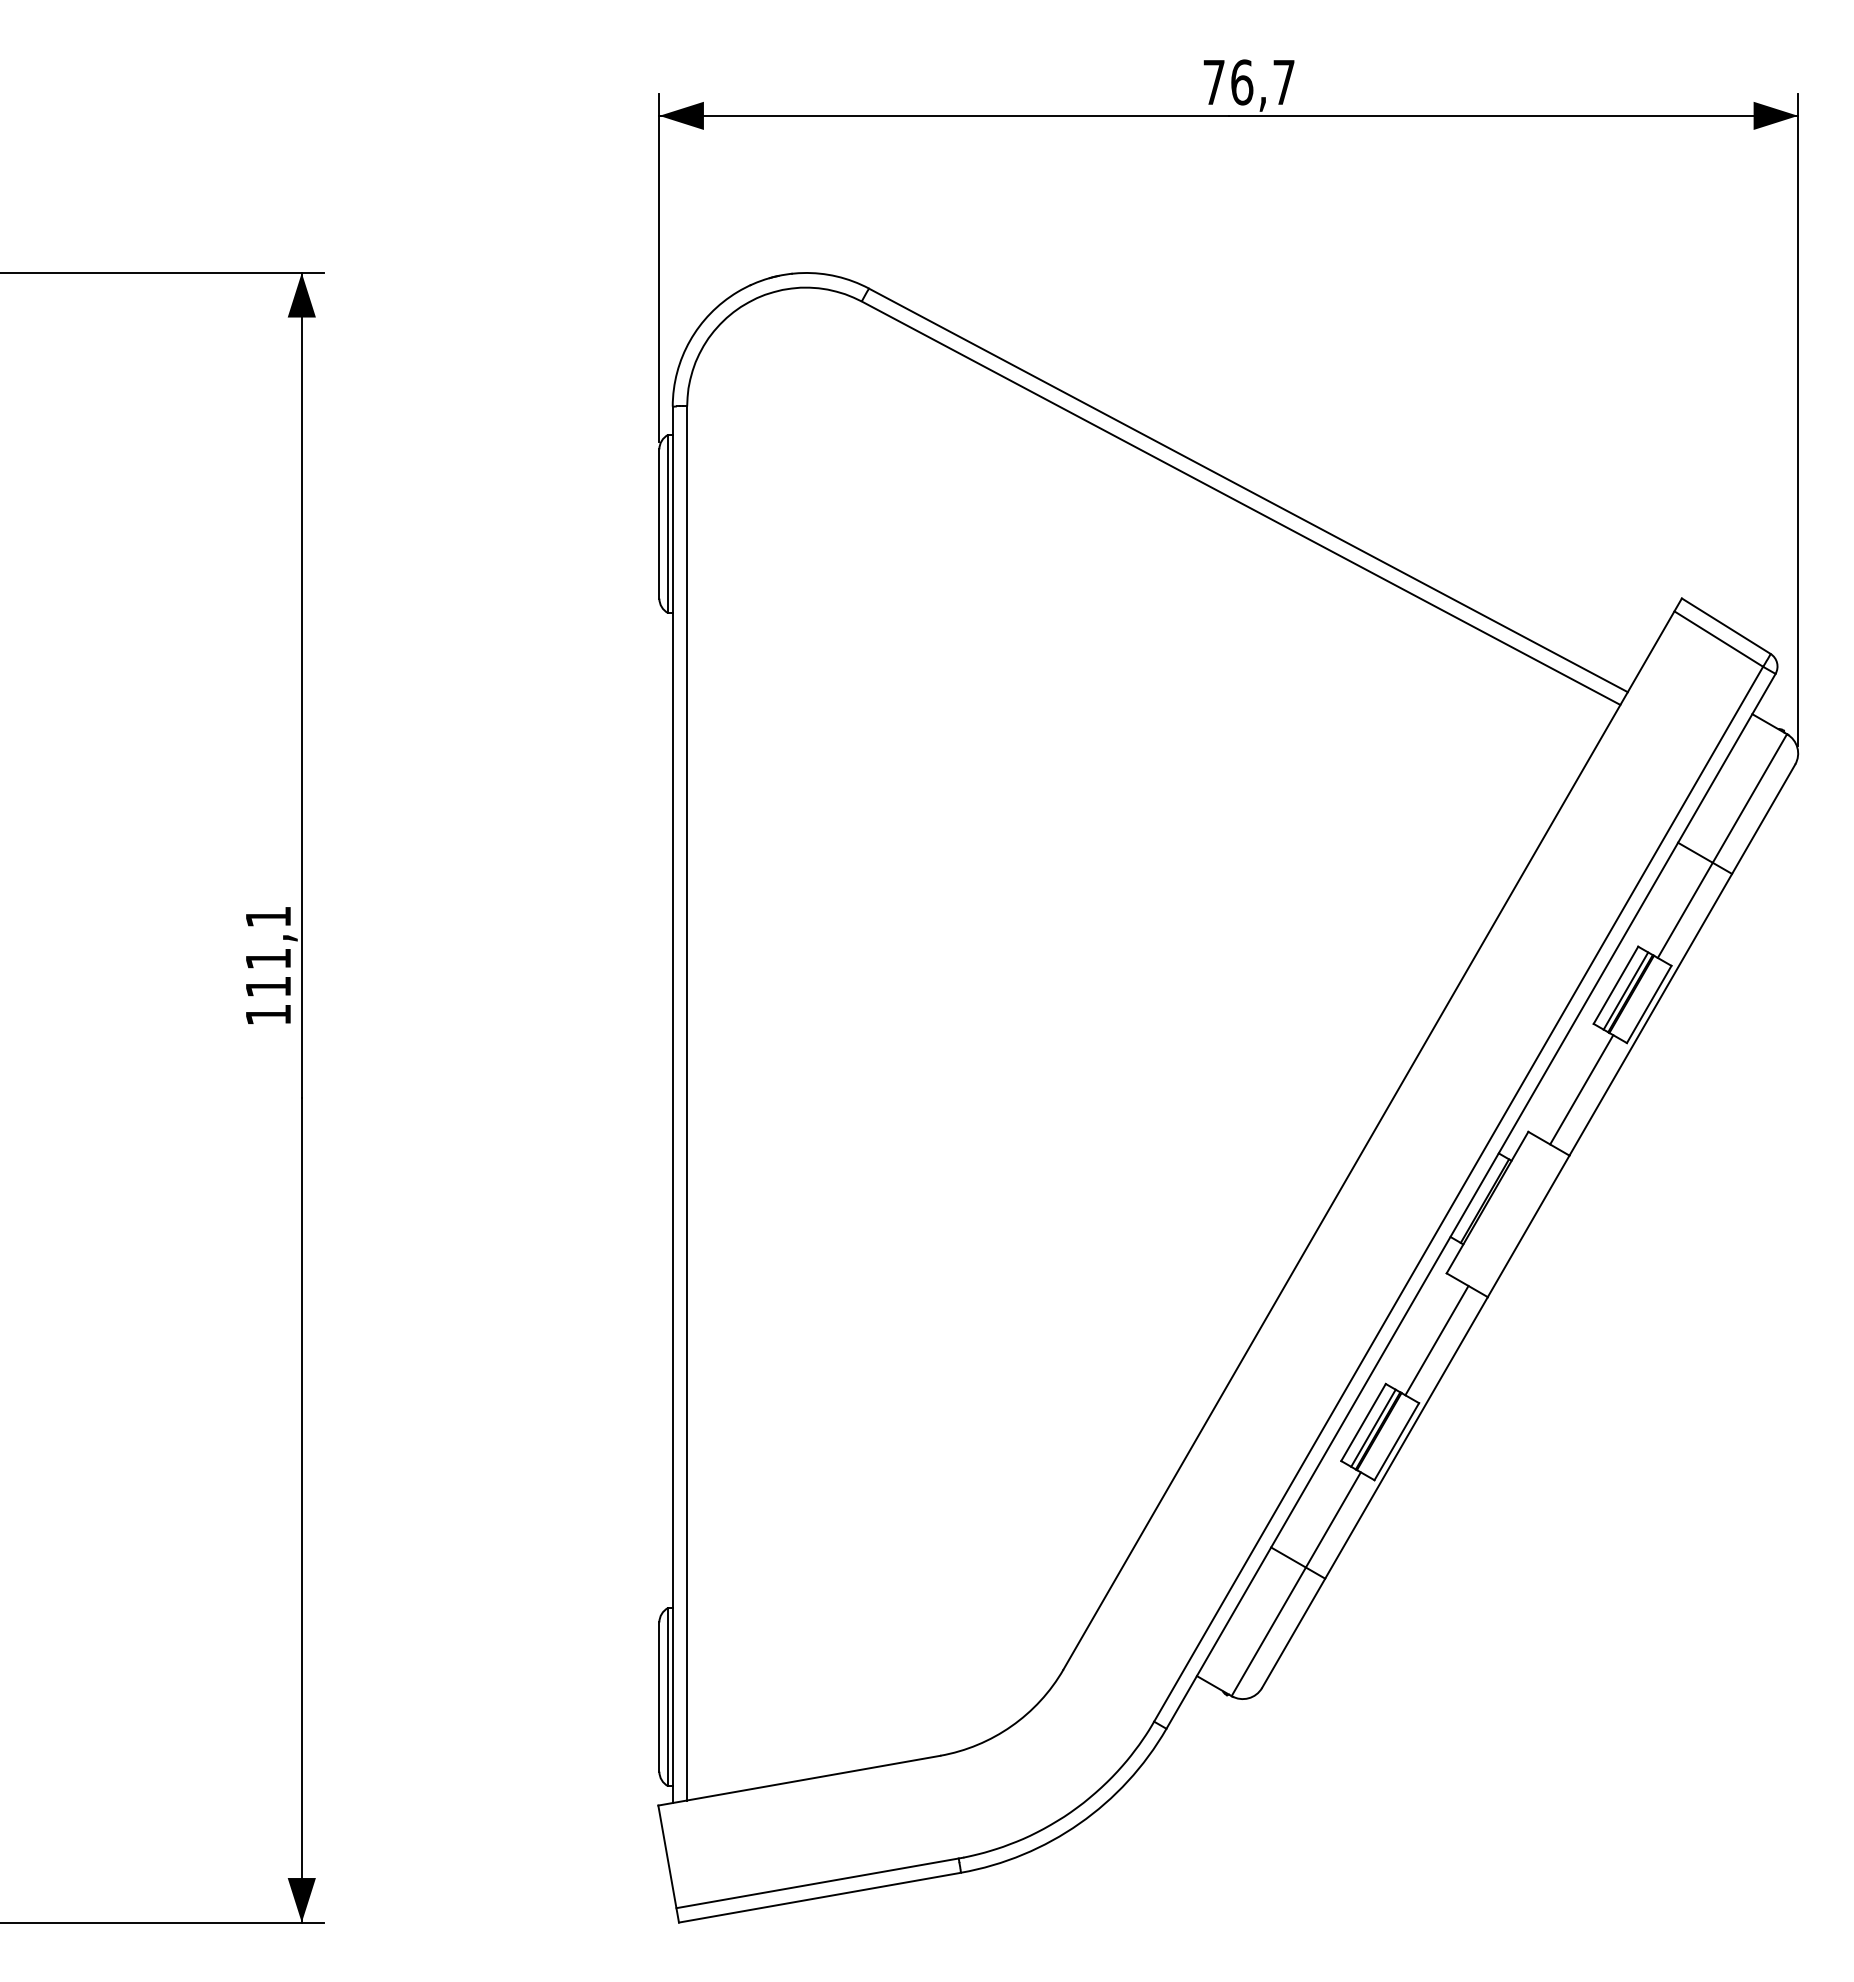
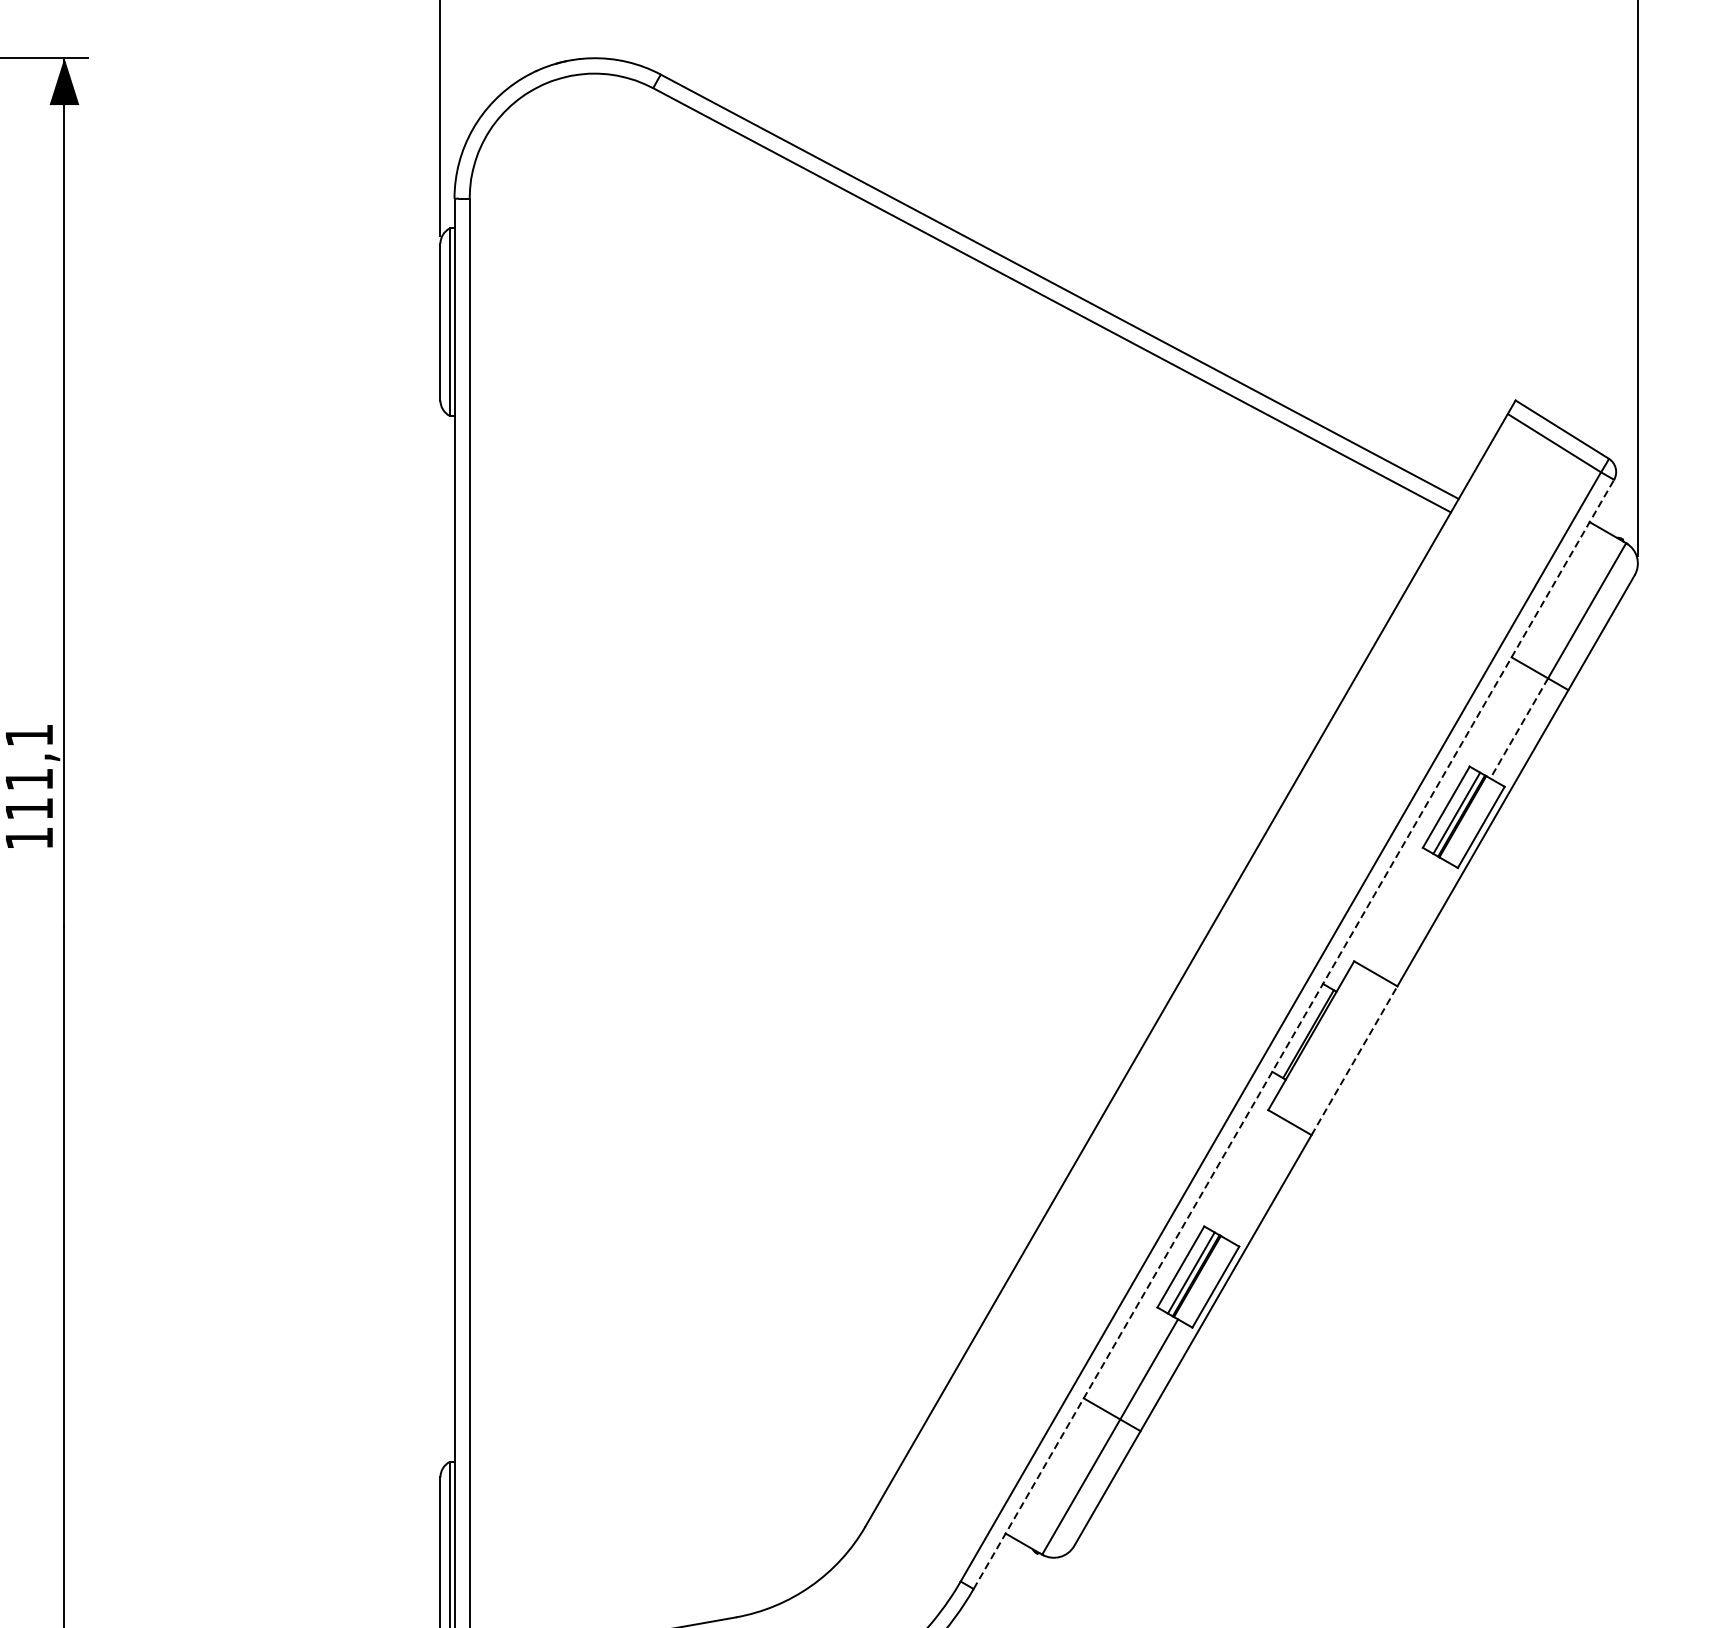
line: (1685, 910) -> (1519, 728), solid -> dashed
line: (1581, 1089) -> (1410, 916), removed
line: (1471, 1200) -> (1294, 1033), solid -> dashed
line: (1528, 1226) -> (1354, 1060), solid -> dashed
line: (1436, 1340) -> (1257, 1180), removed

